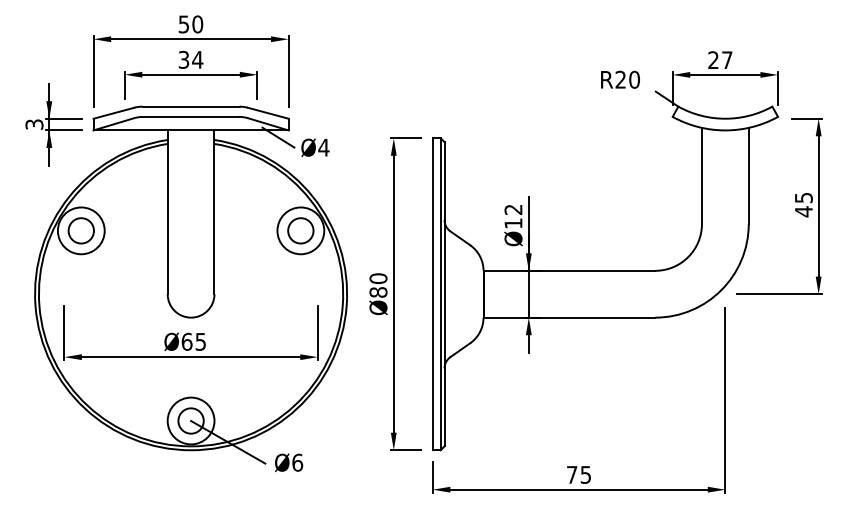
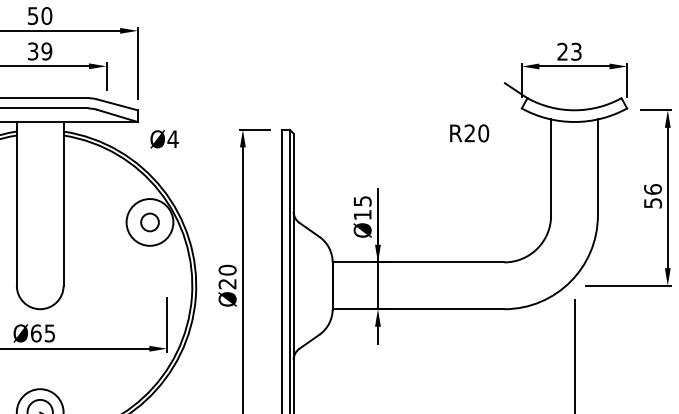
text: (197, 59) -> (46, 51), 34 -> 39
text: (727, 60) -> (576, 52), 27 -> 23
text: (620, 79) -> (469, 133), moved
line: (278, 137) -> (127, 129), removed
text: (803, 204) -> (652, 196), 45 -> 56
text: (513, 209) -> (362, 201), Ø12 -> Ø15
circle: (300, 230) -> (149, 222), size x0.7
text: (378, 292) -> (227, 284), Ø80 -> Ø20

